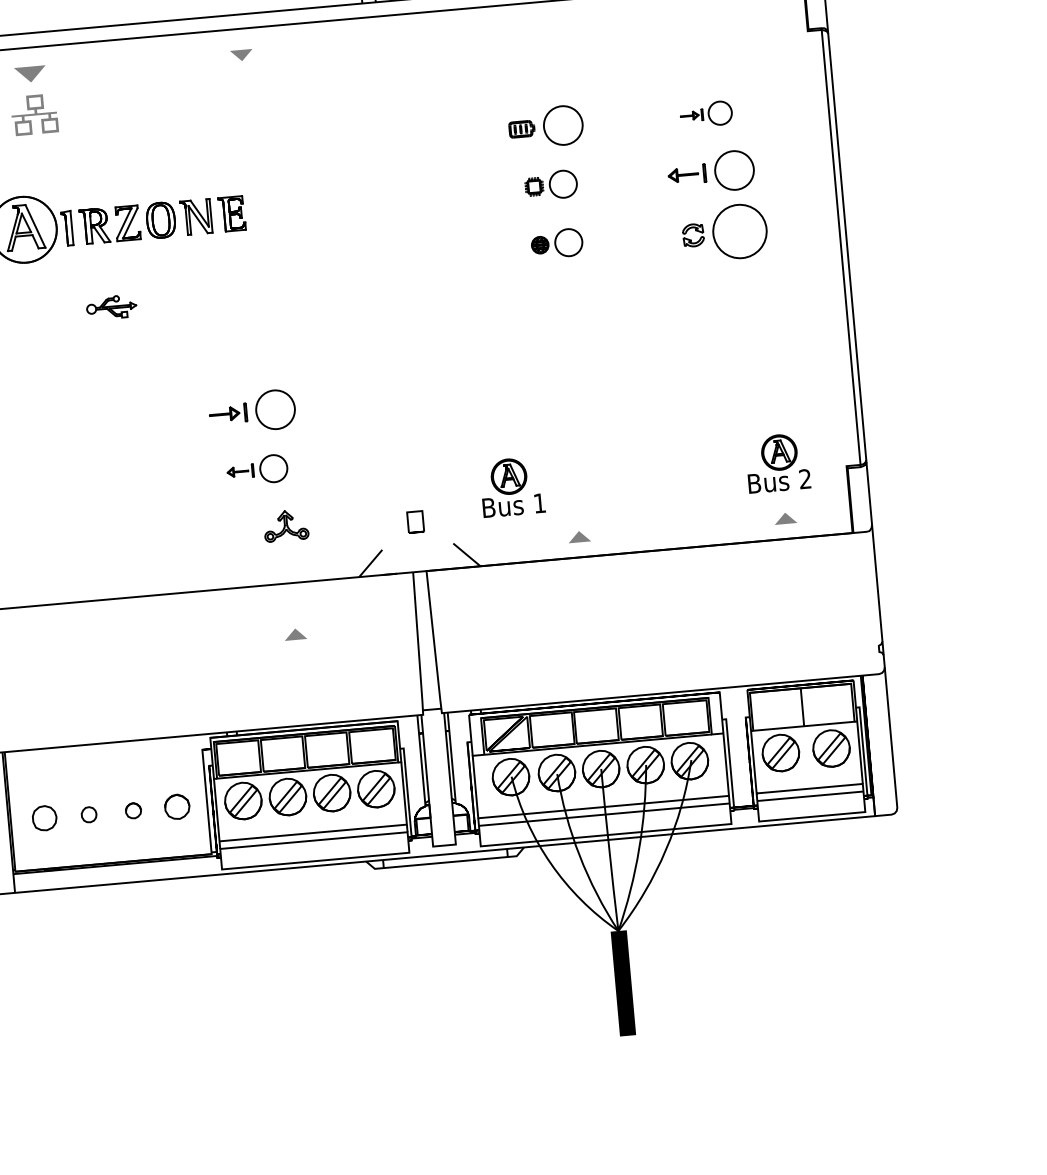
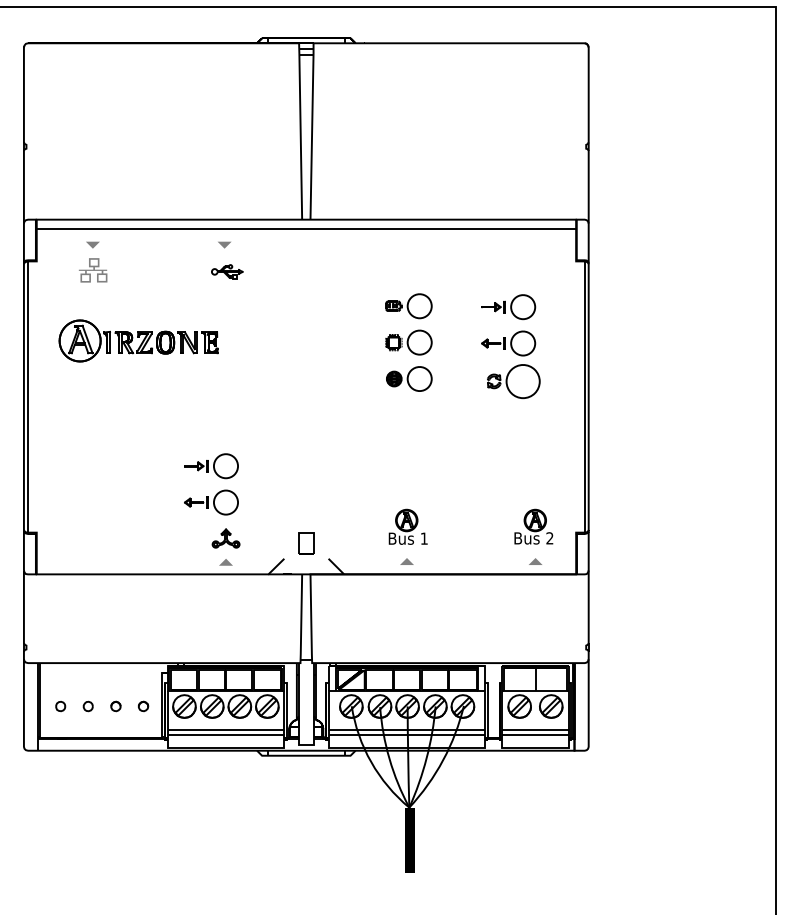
part: (29, 73) -> (92, 244), size x0.71
part: (705, 114) -> (508, 307), size x1.67
part: (550, 185) -> (408, 342), size x1.43
part: (557, 242) -> (409, 378), size x1.43
part: (112, 306) -> (227, 271), moved
part: (257, 470) -> (211, 502), size x1.43
part: (511, 486) -> (407, 526), moved
part: (415, 522) -> (306, 543), size x1.67
part: (294, 634) -> (225, 562), moved
part: (177, 806) -> (143, 706), size x0.62
part: (44, 818) -> (60, 706), size x0.62

